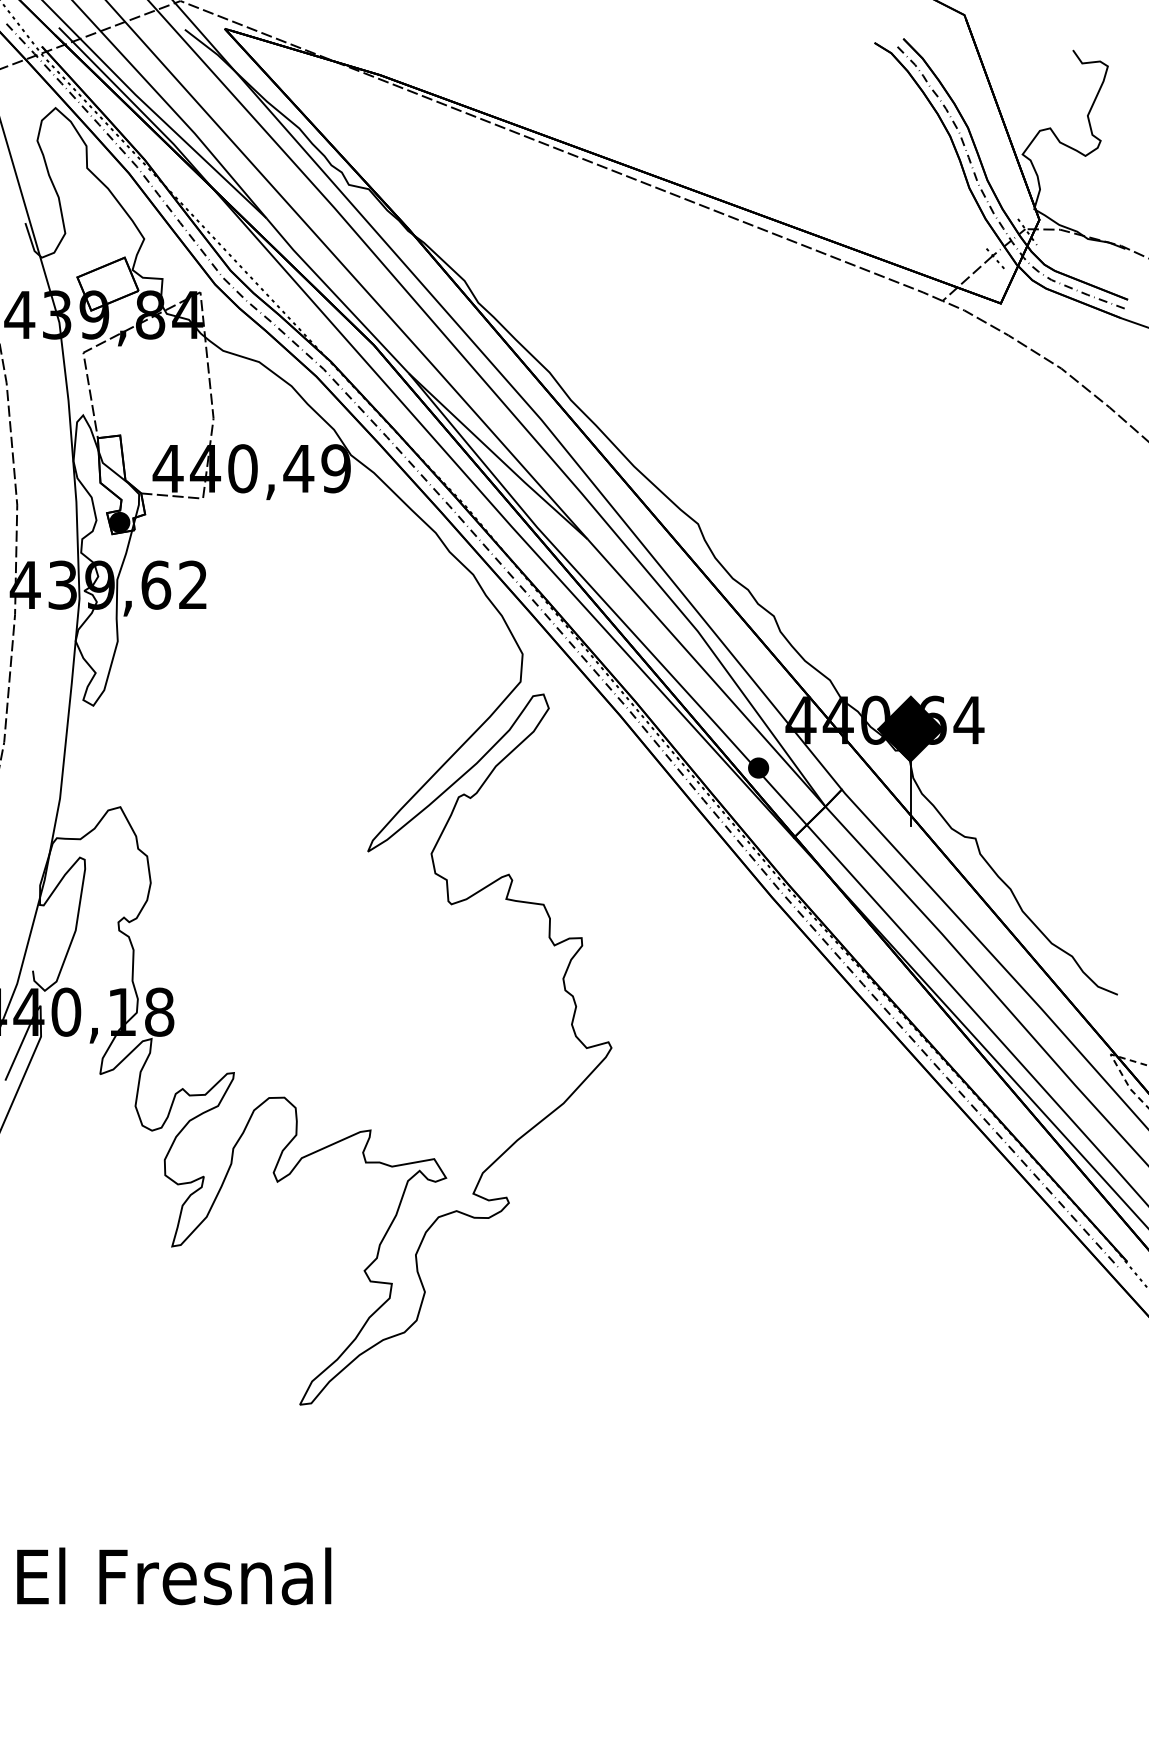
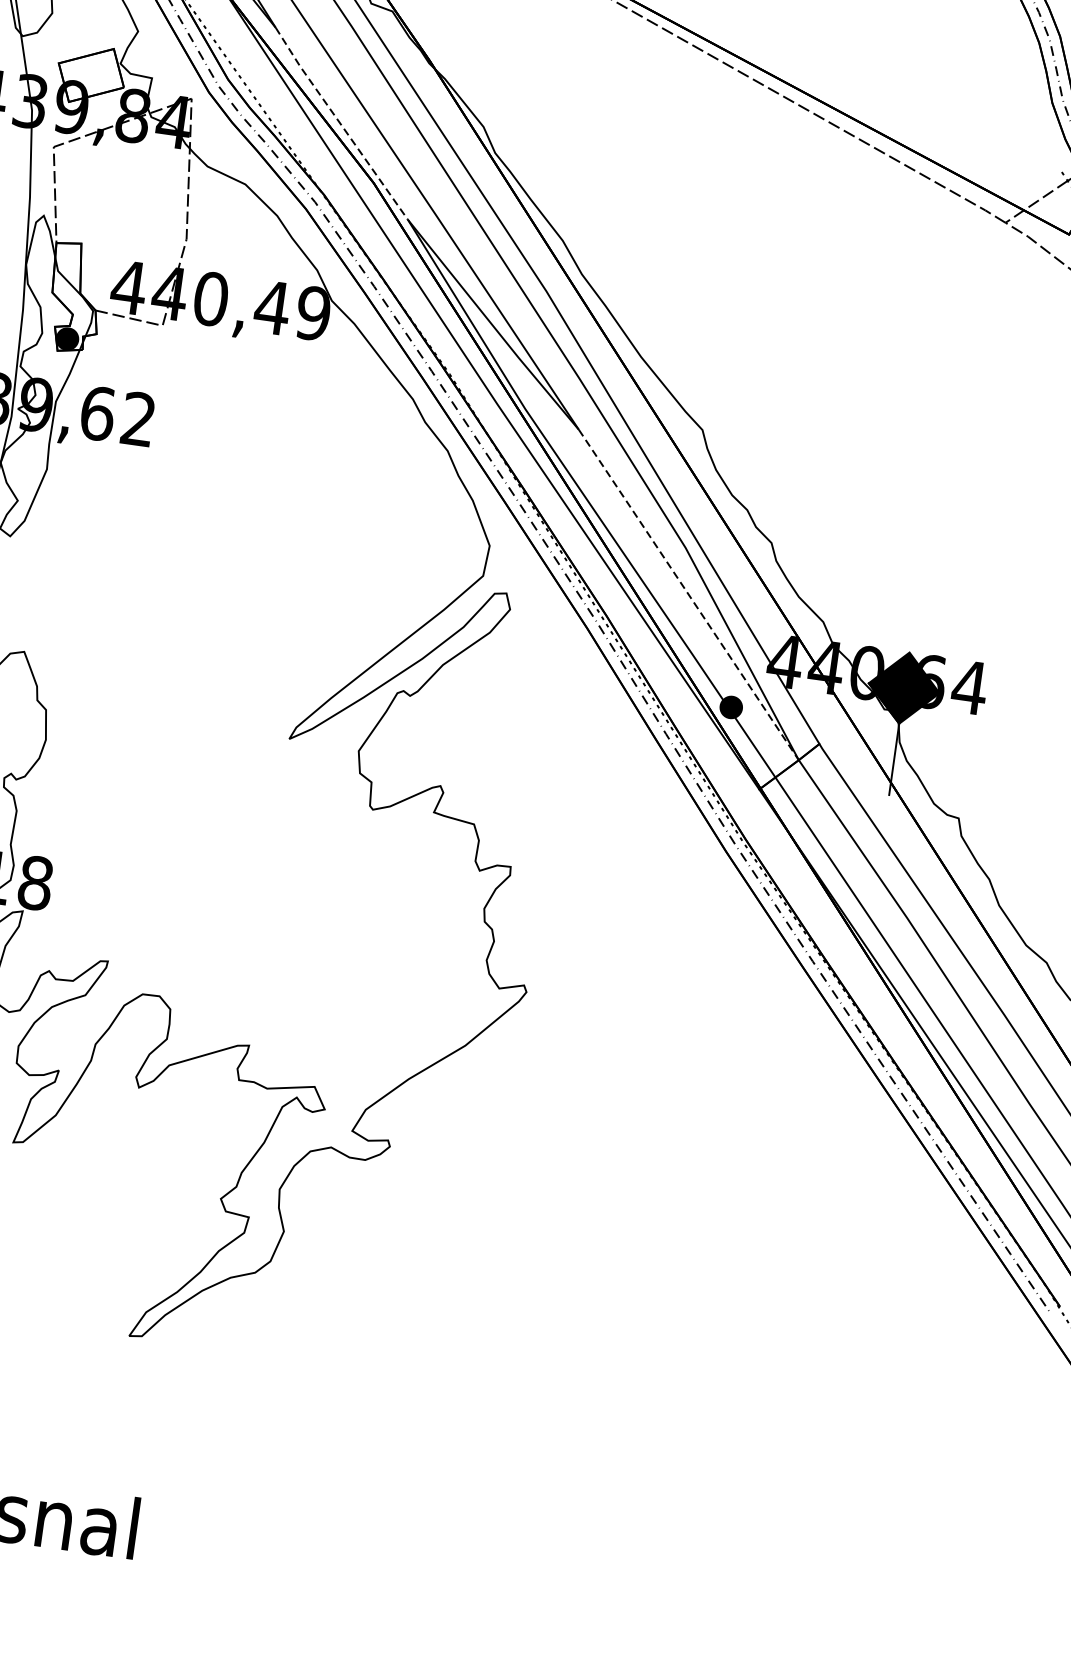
line: (336, 296) -> (340, 124), solid -> dashed
line: (706, 672) -> (688, 594), solid -> dashed

